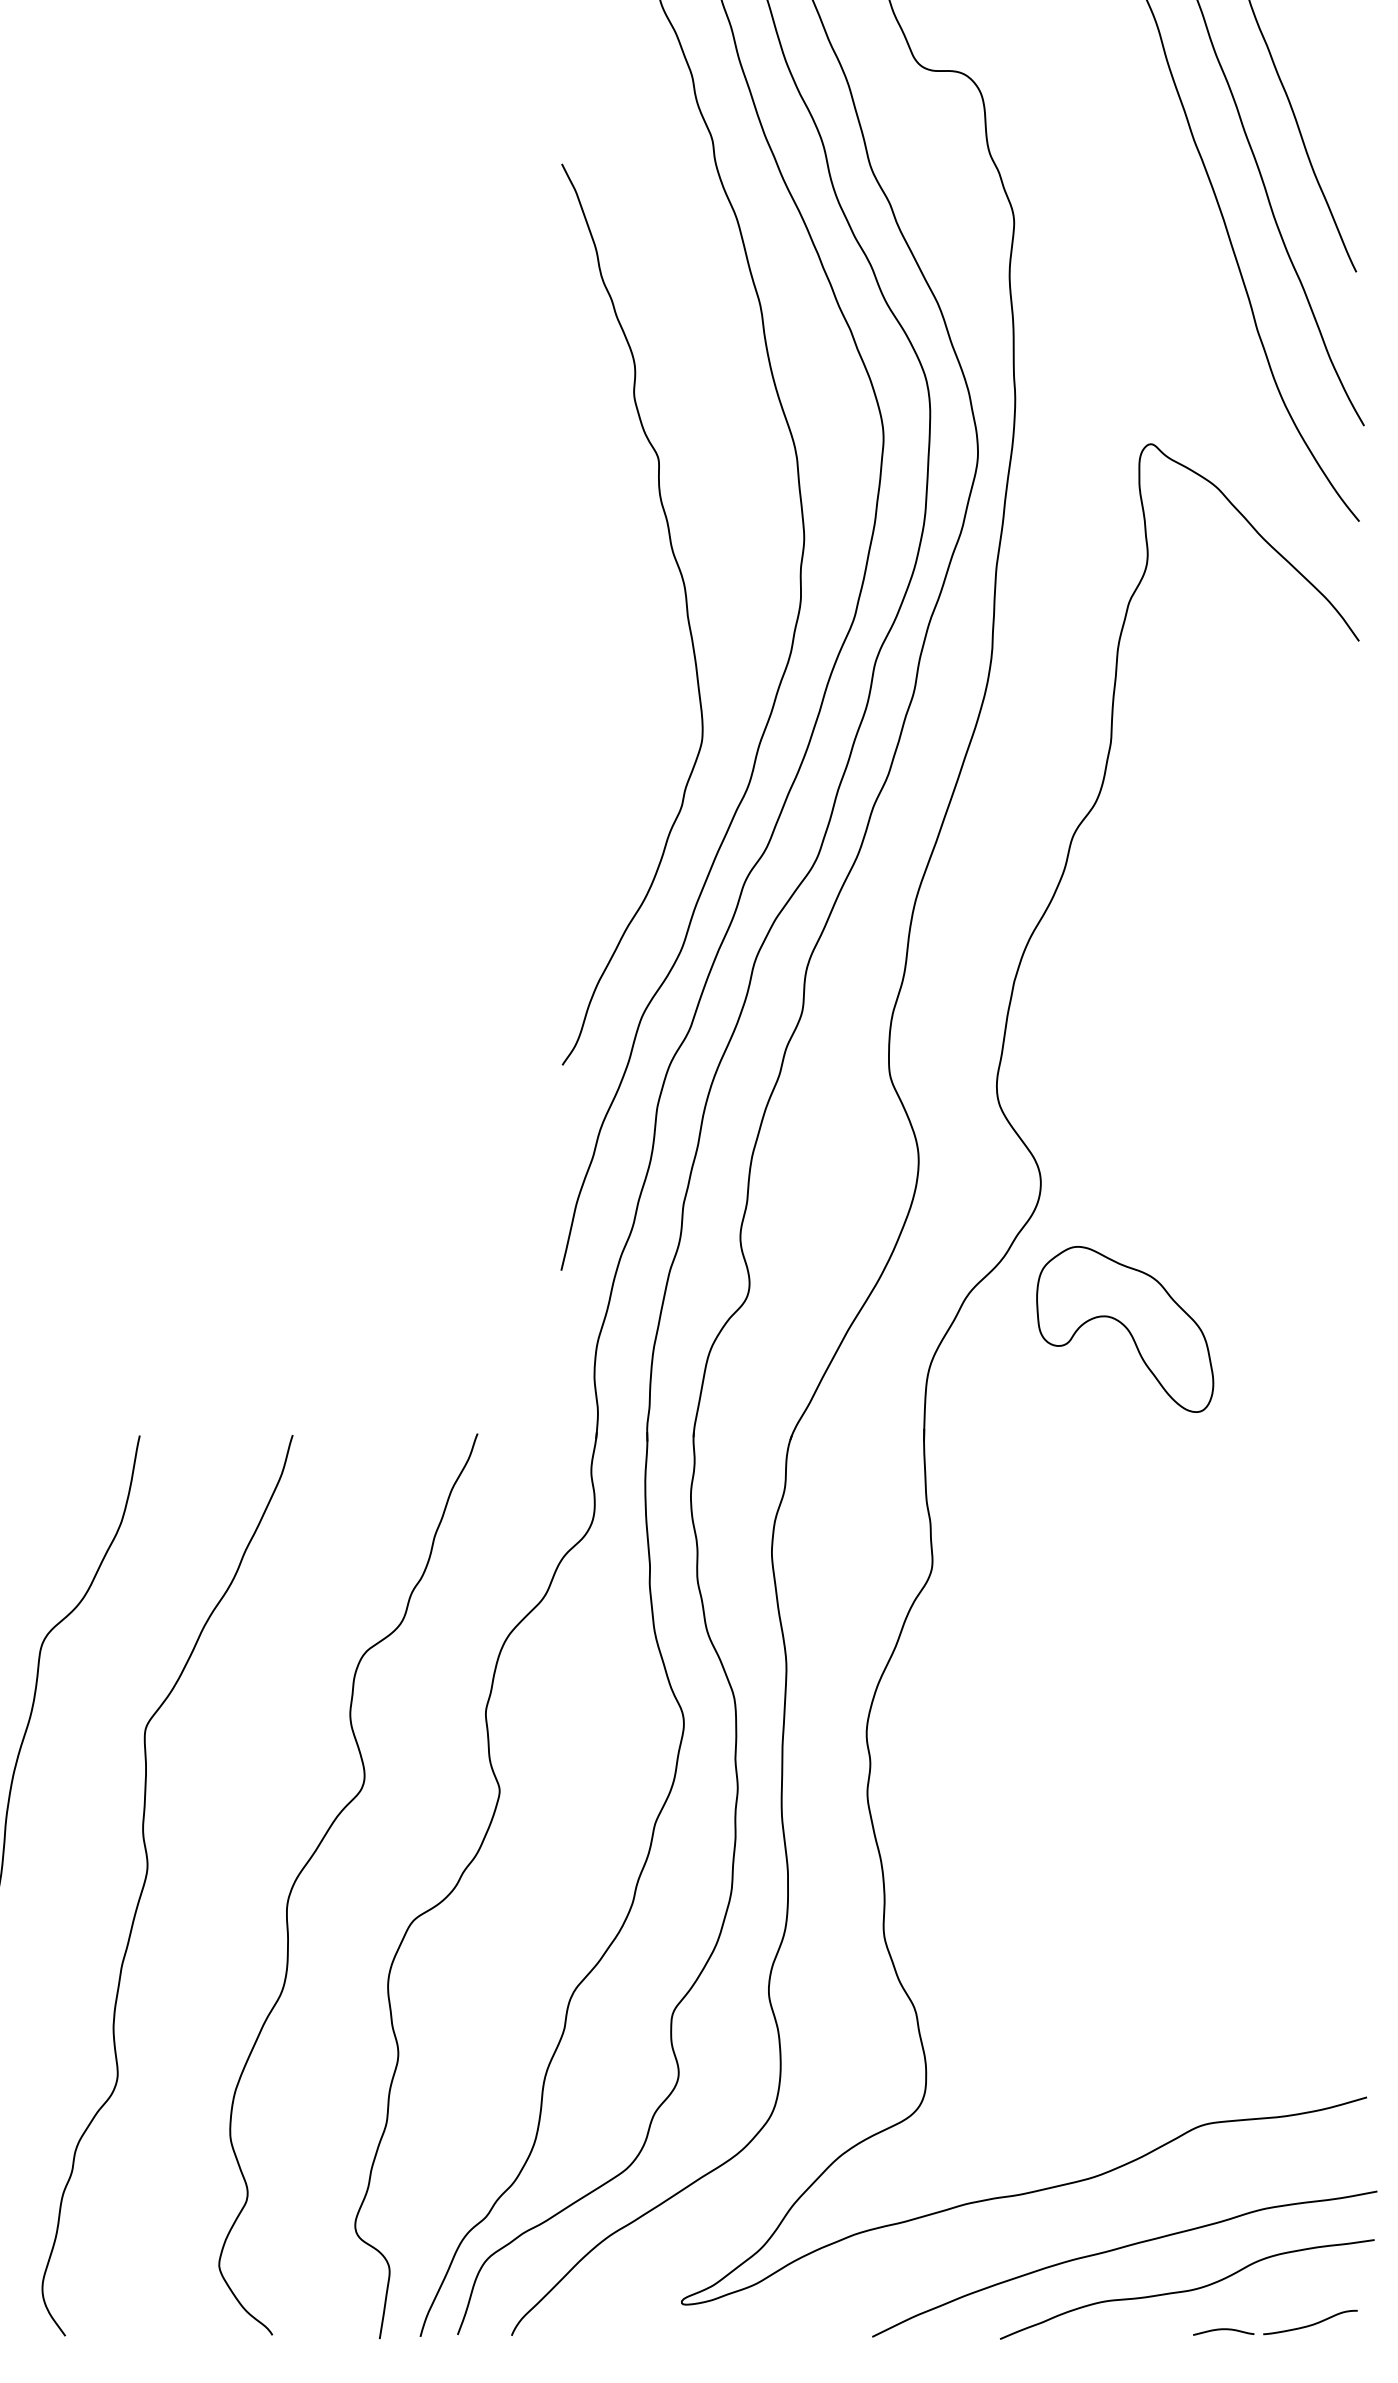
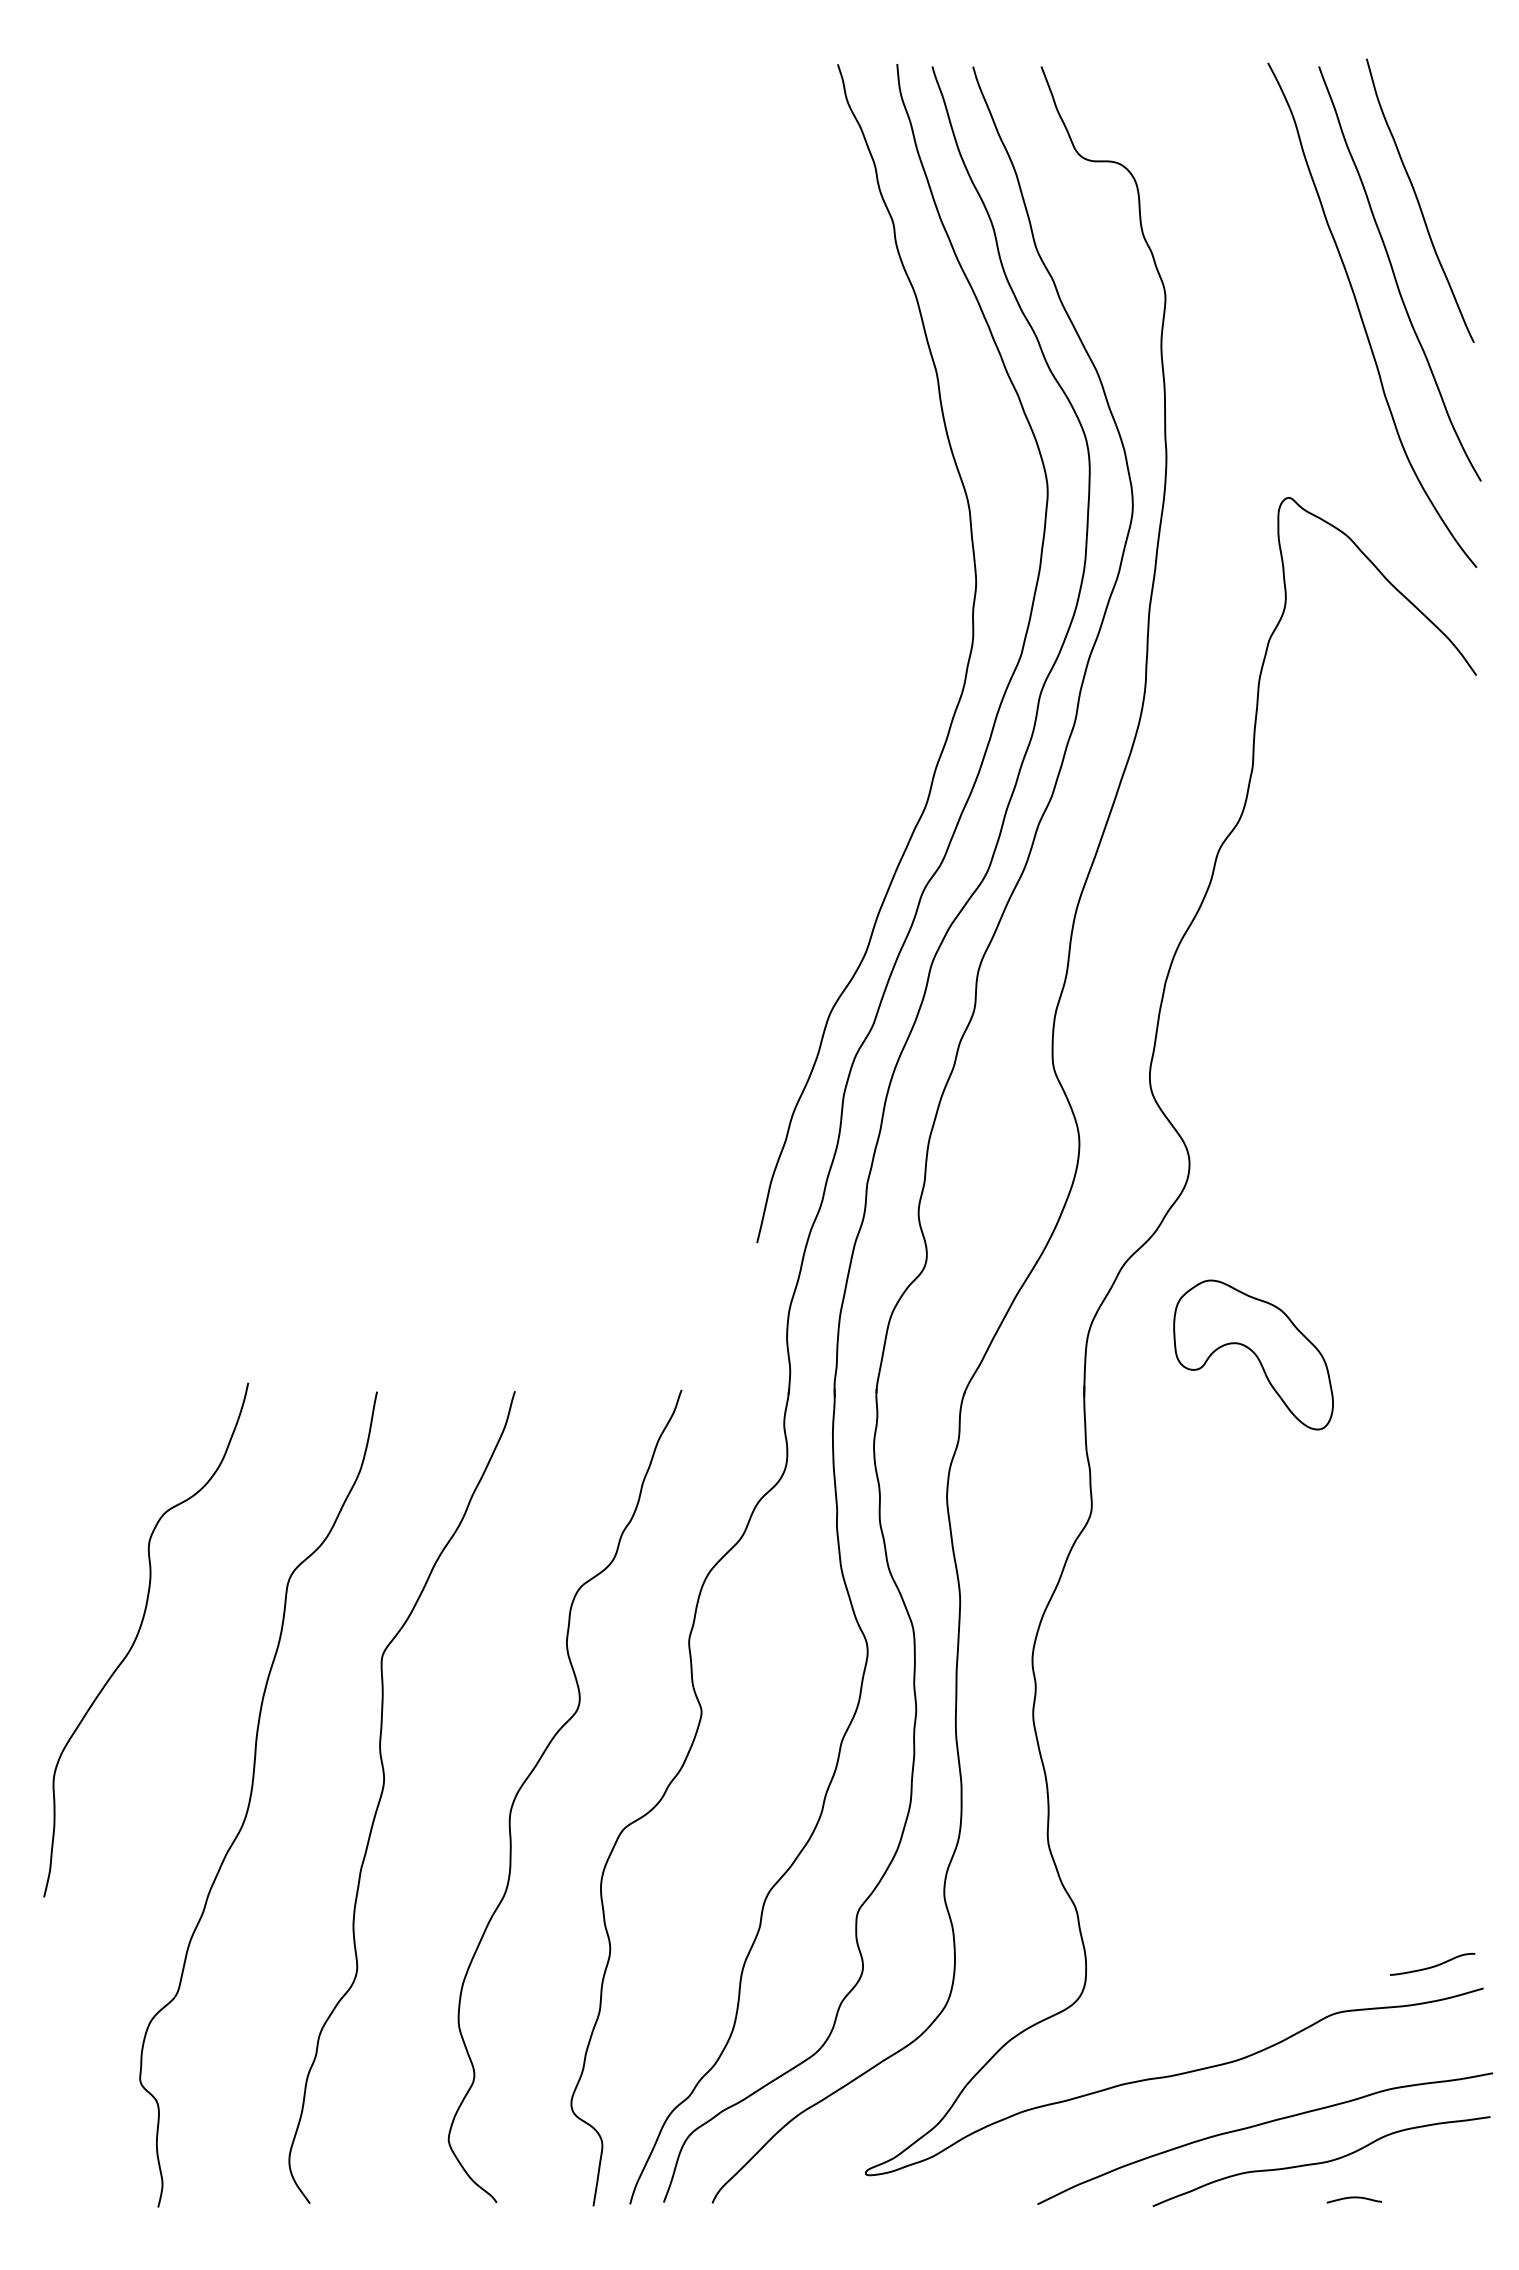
curve: (685, 610) -> (869, 647), removed
part: (1125, 1328) -> (1253, 1354), moved
curve: (1311, 2323) -> (1433, 1965), moved

